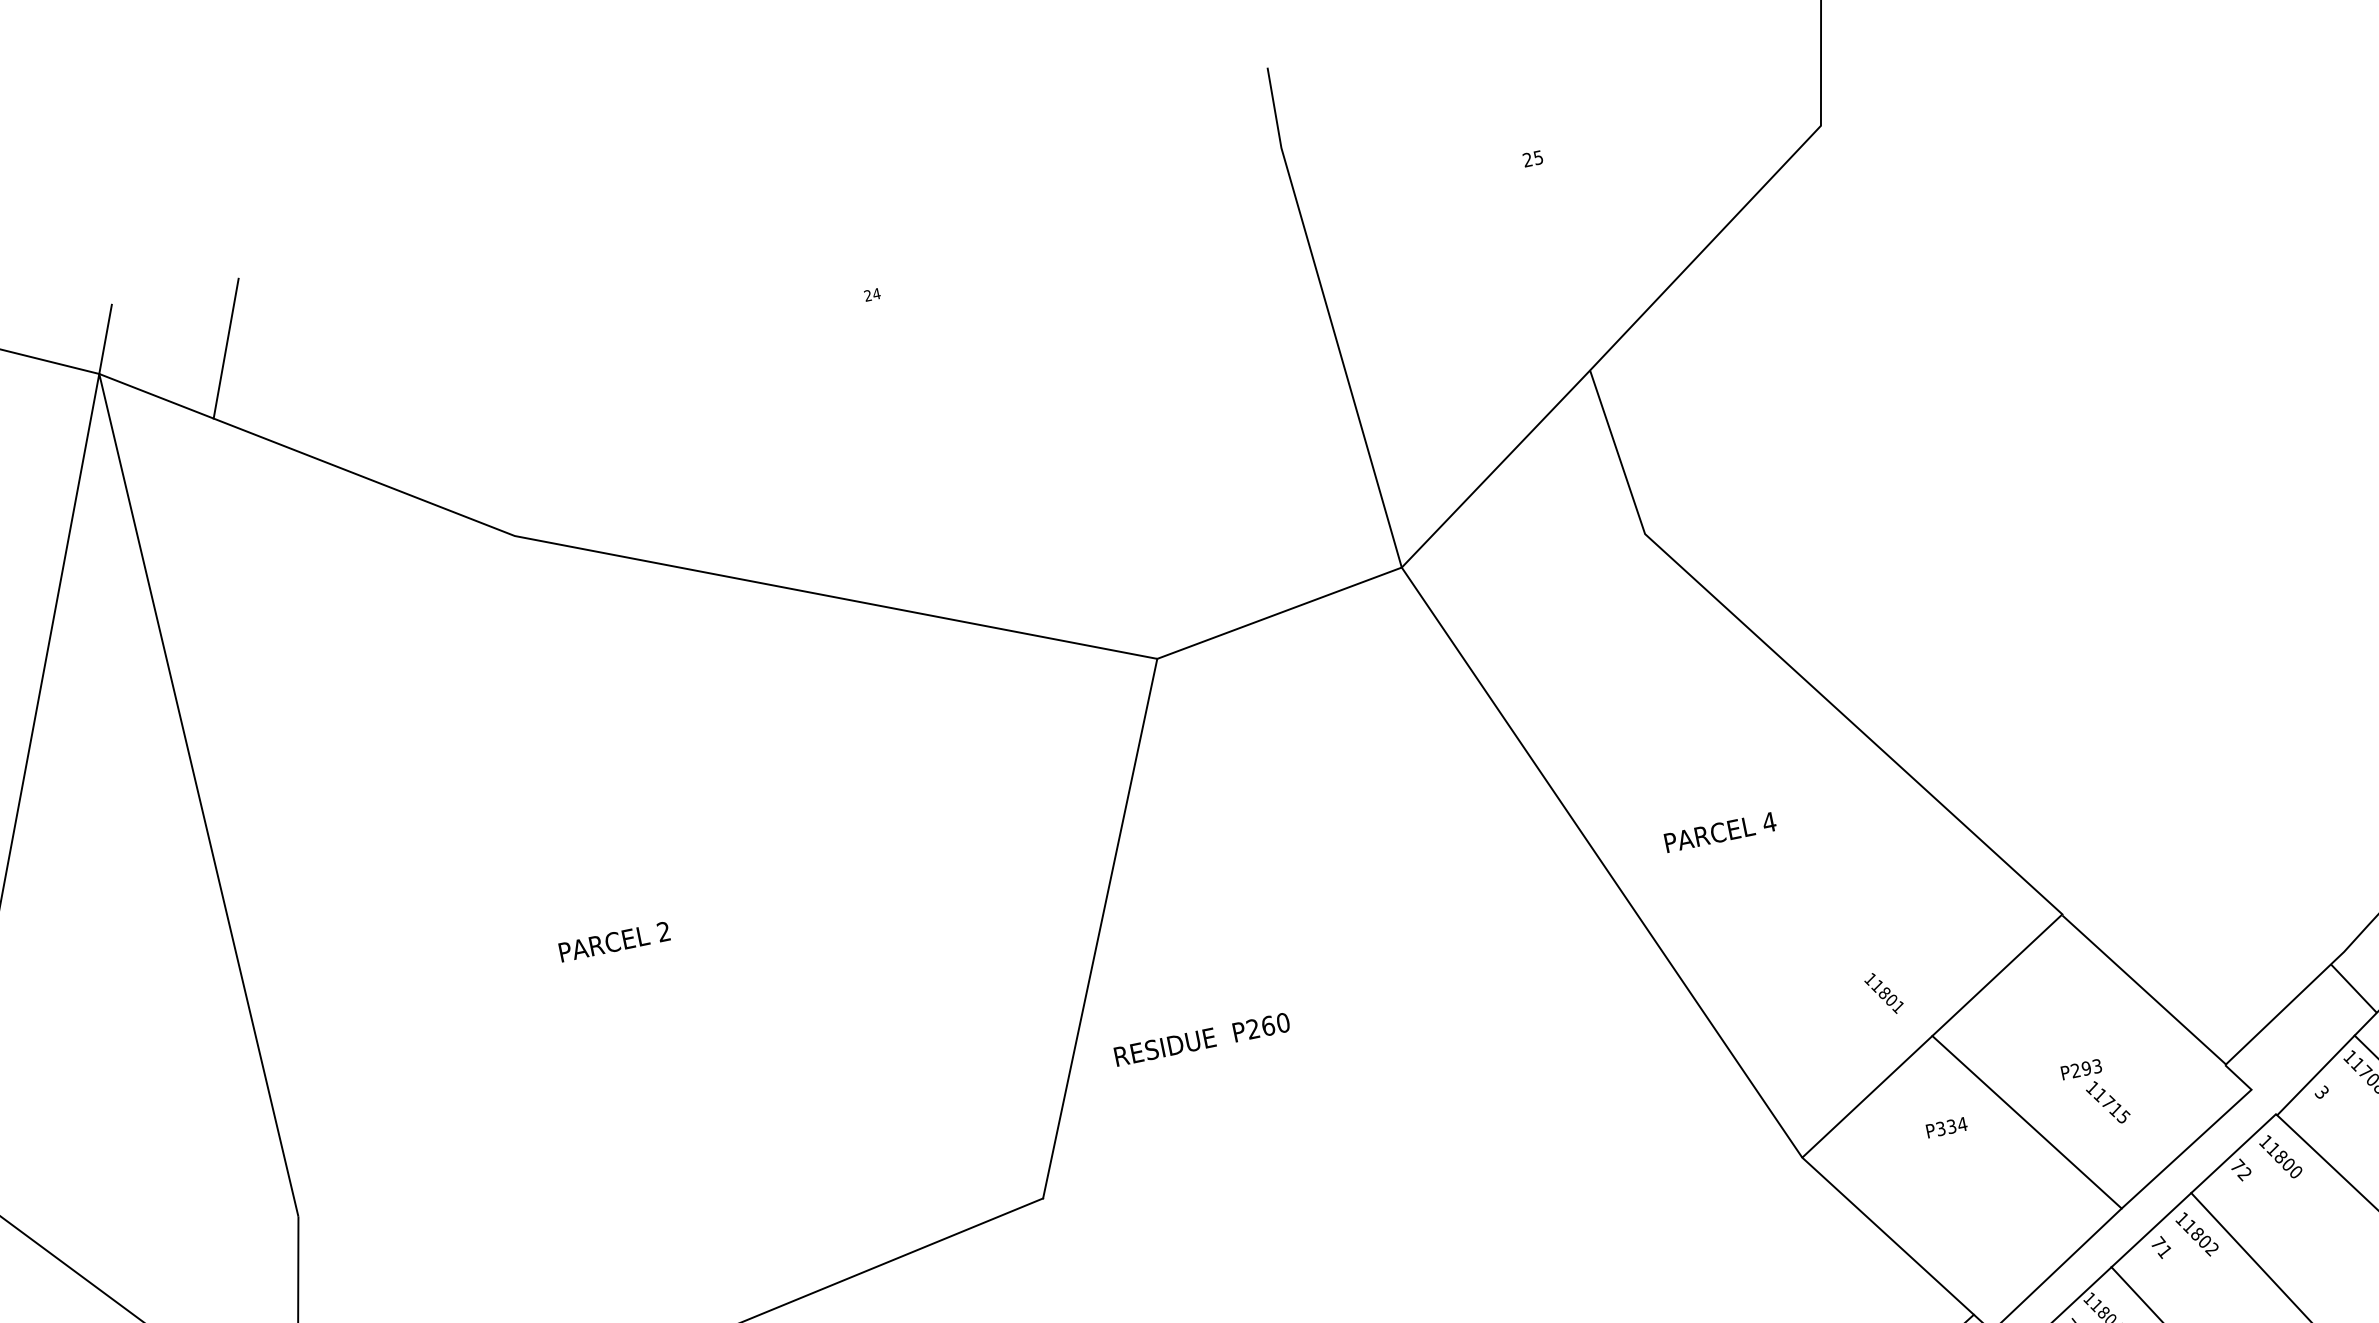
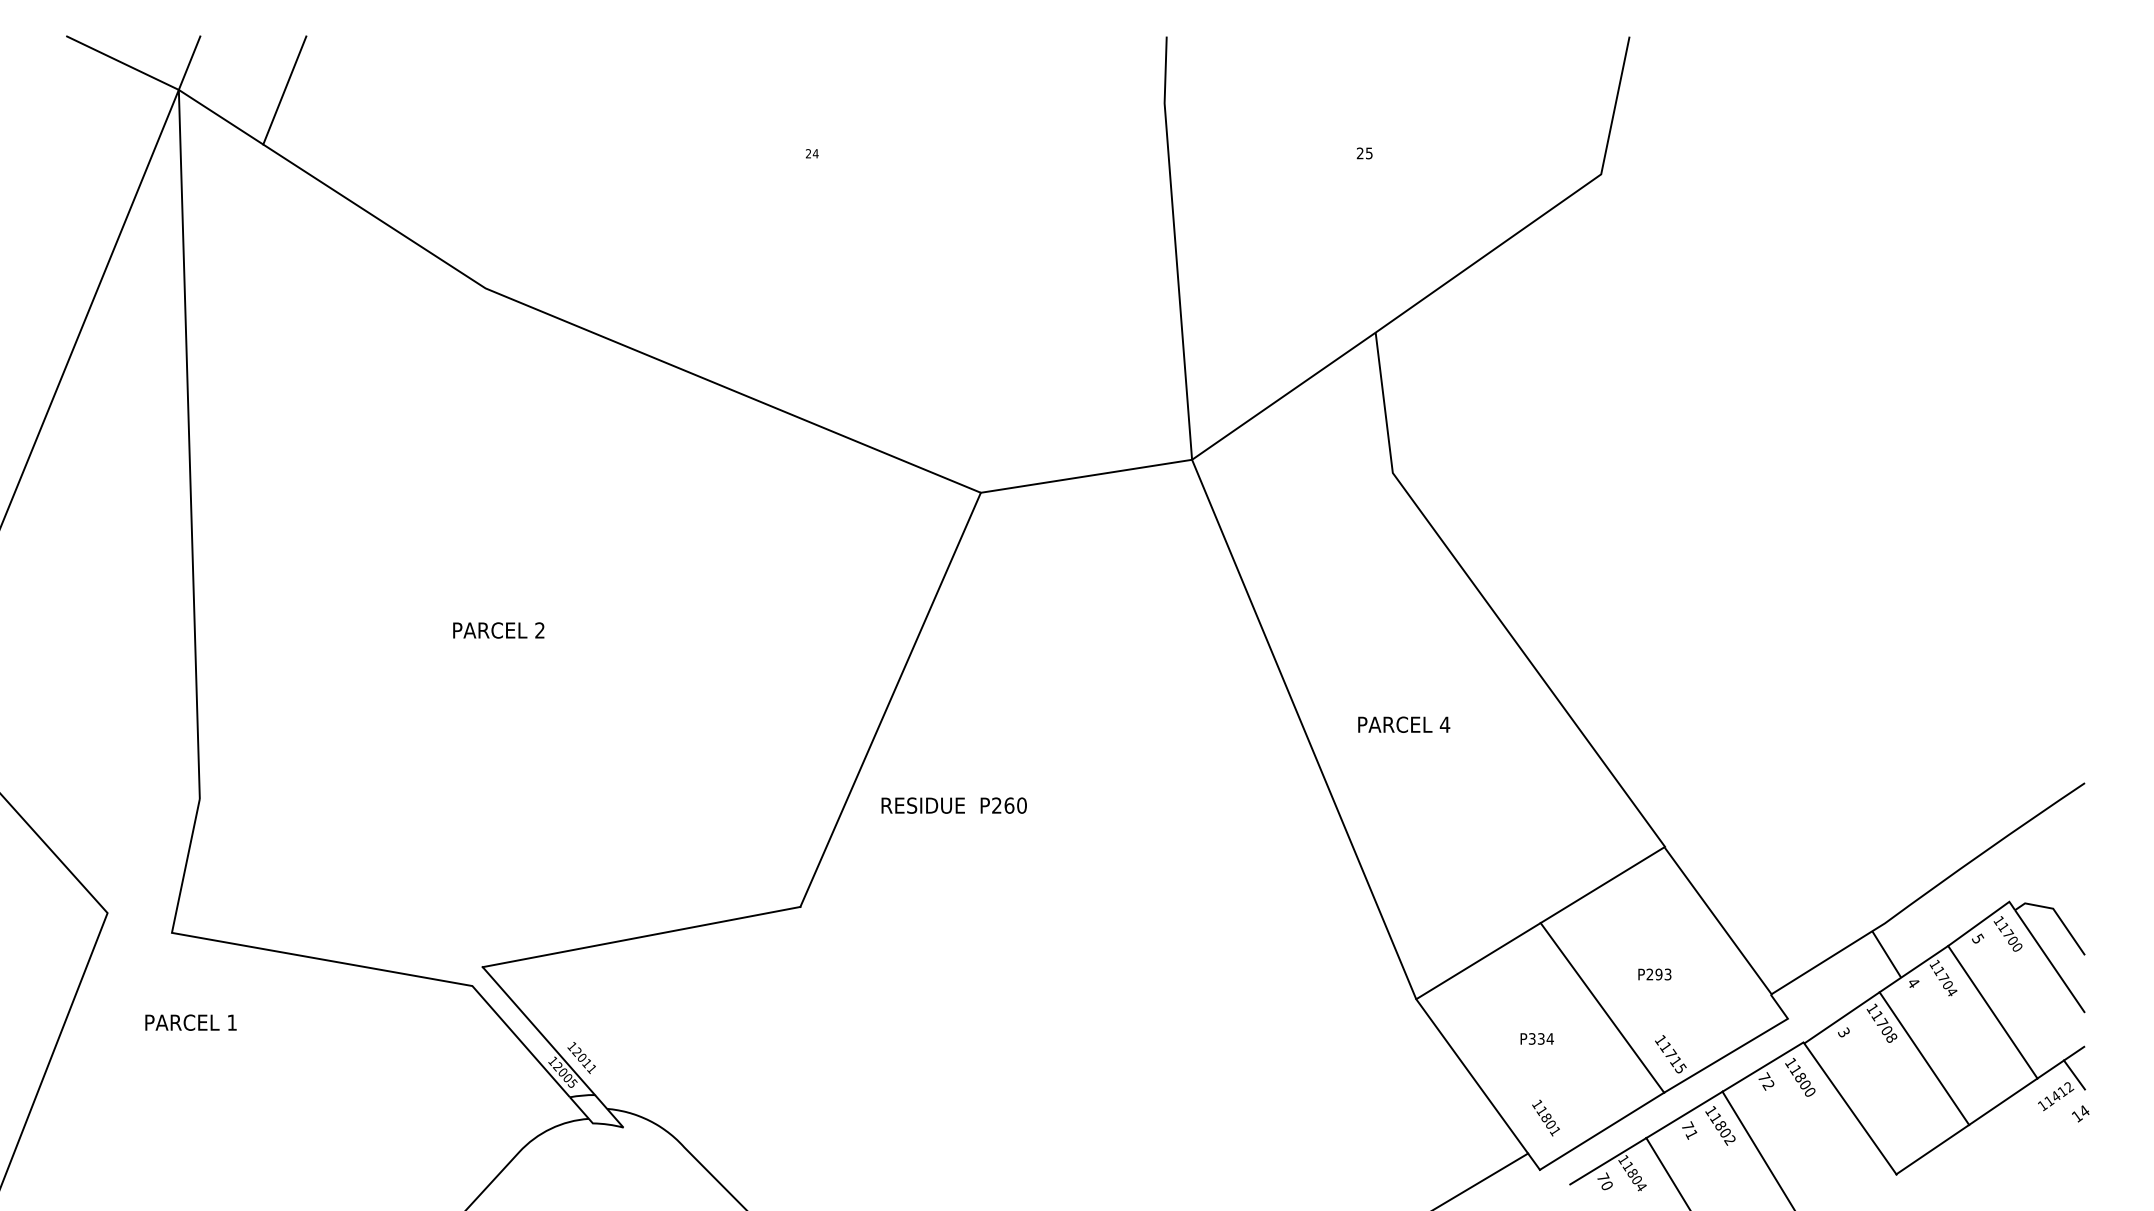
text: (1883, 993) -> (1545, 1117), moved
text: (2107, 1102) -> (1670, 1054), moved
text: (1945, 1127) -> (1536, 1038), moved

